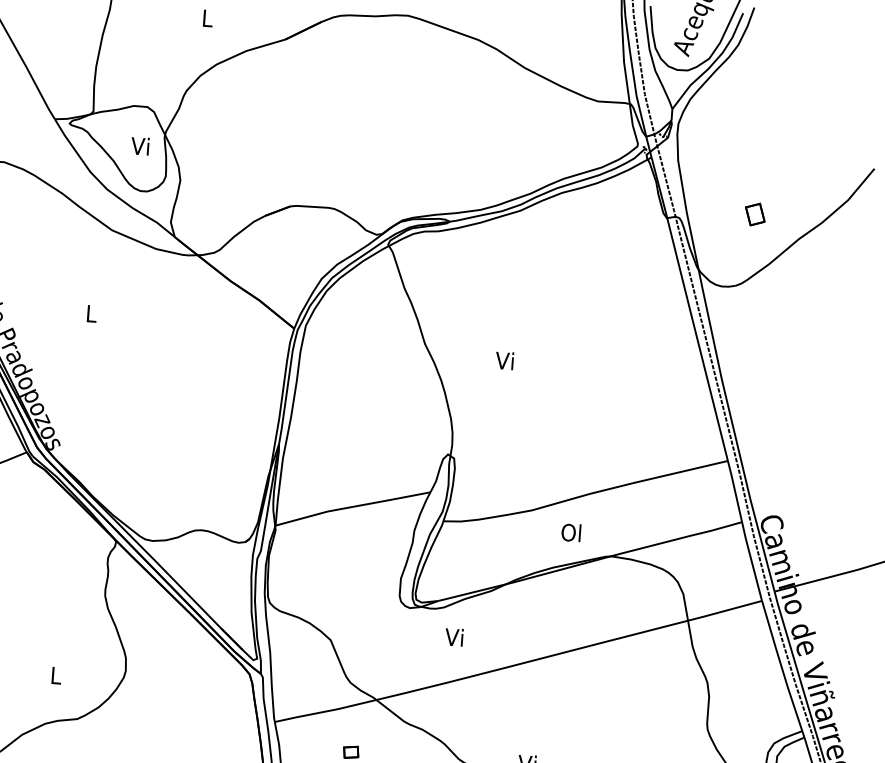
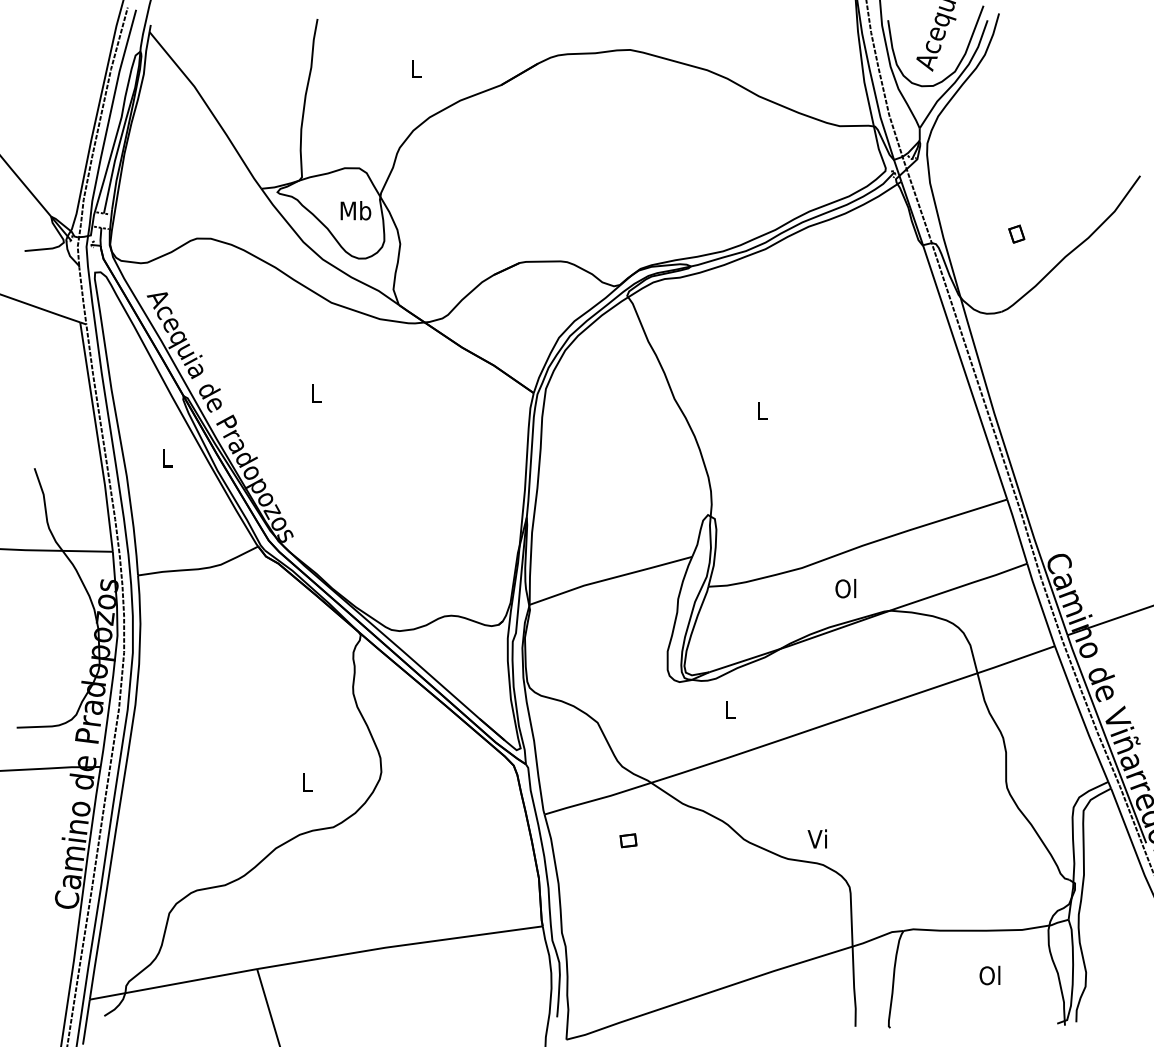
text: (141, 146) -> (355, 210), Vi -> Mb
part: (755, 213) -> (1016, 233), size x0.71
text: (504, 359) -> (760, 409), Vi -> L
text: (453, 637) -> (728, 709), Vi -> L

